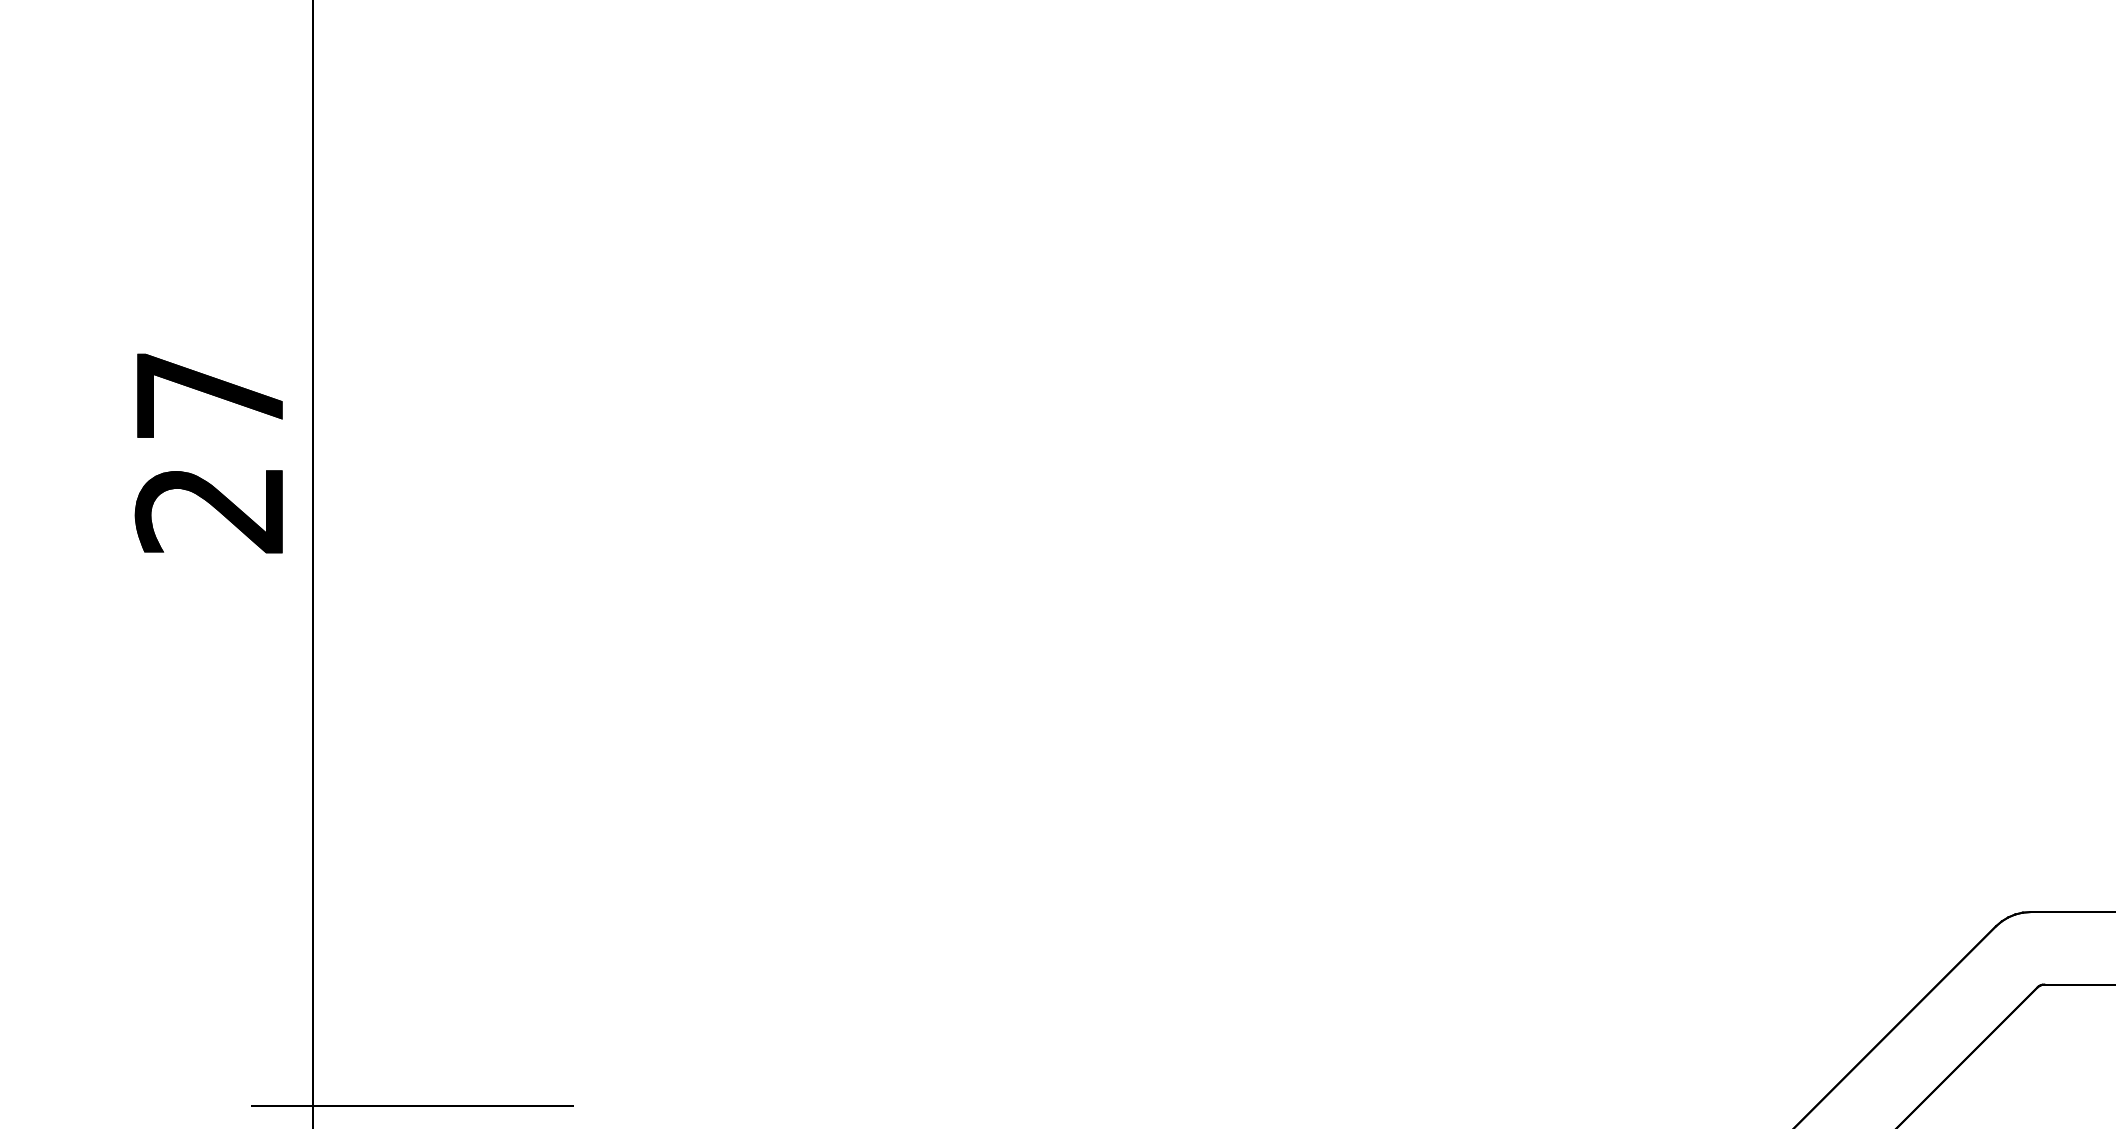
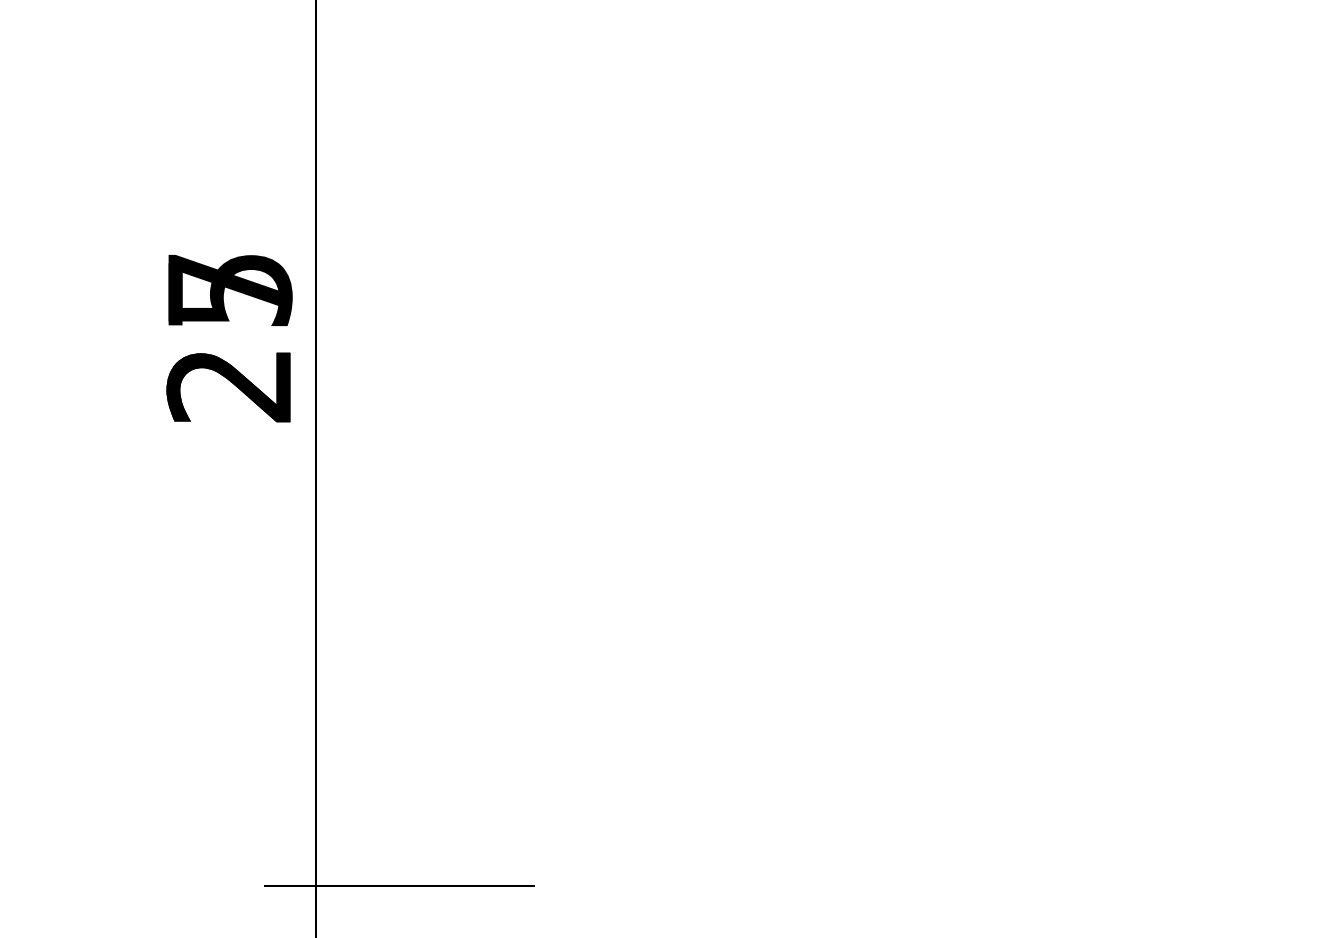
text: (211, 395) -> (230, 289), 27 -> 25

